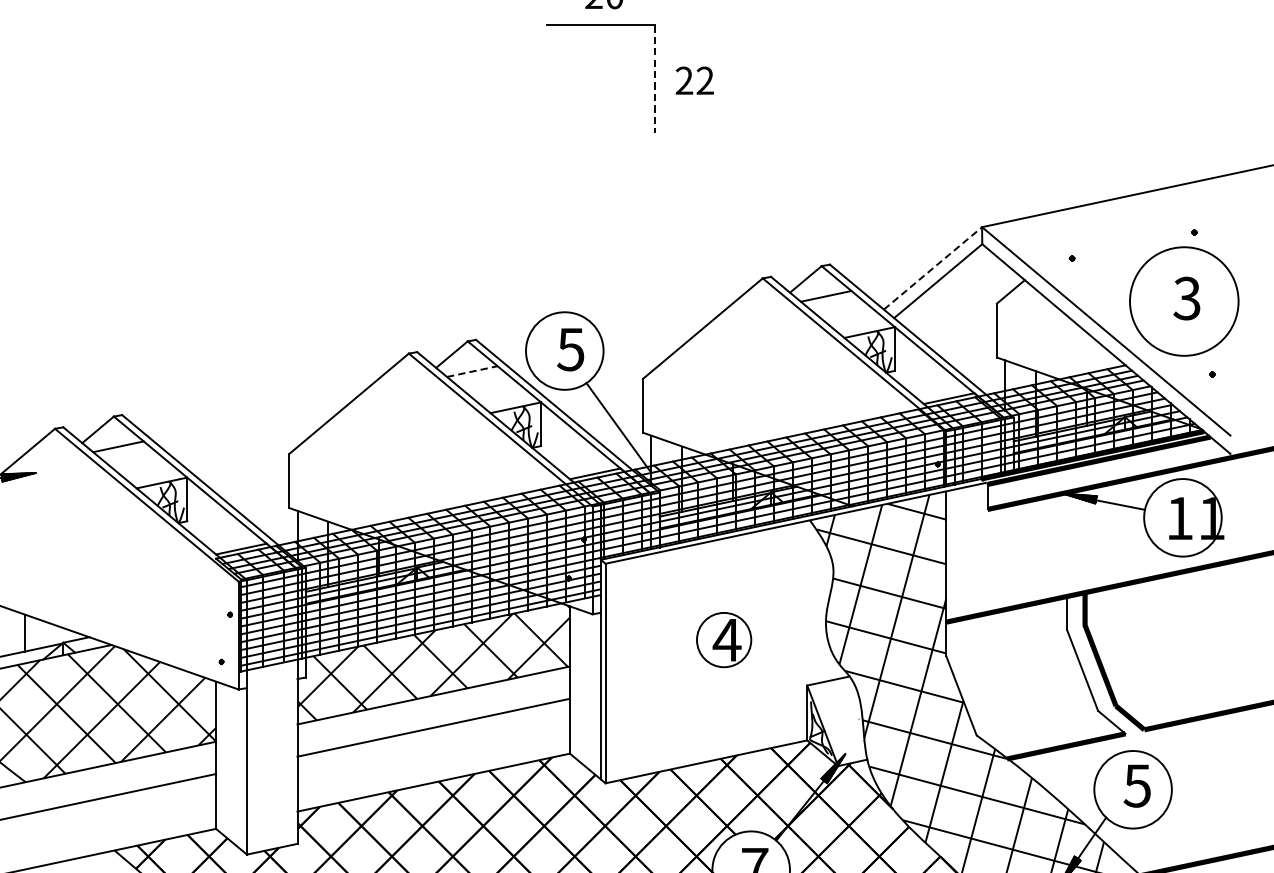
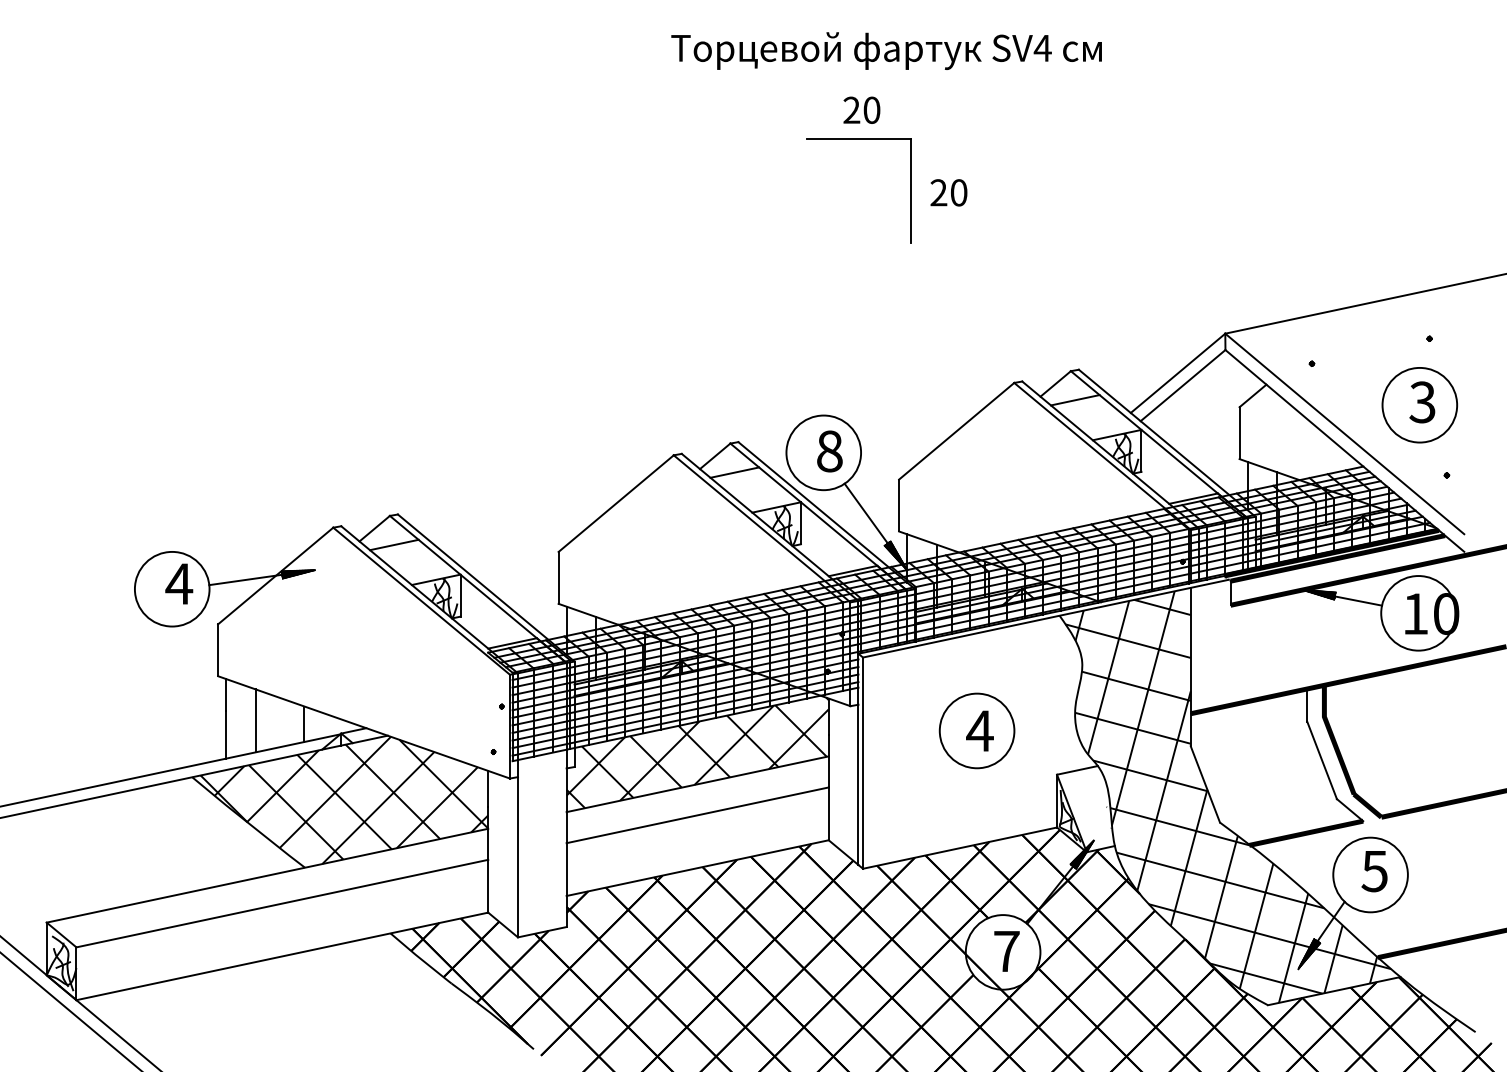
line: (654, 79) -> (910, 191), dashed -> solid
text: (704, 80) -> (958, 192), 22 -> 20
line: (933, 268) -> (1178, 373), dashed -> solid
circle: (1183, 300) -> (1419, 404), size x0.71
text: (570, 349) -> (829, 451), 5 -> 8
line: (472, 371) -> (734, 472), dashed -> solid
hatch: (639, 457) -> (895, 555), added
text: (1211, 518) -> (1446, 613), 11 -> 10
circle: (723, 639) -> (976, 730), size x1.43

